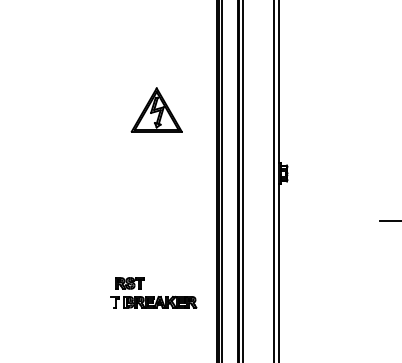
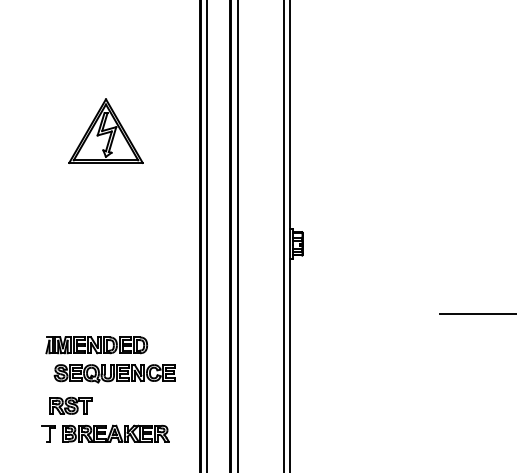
part: (156, 109) -> (105, 130), moved
part: (156, 252) -> (110, 360), added

